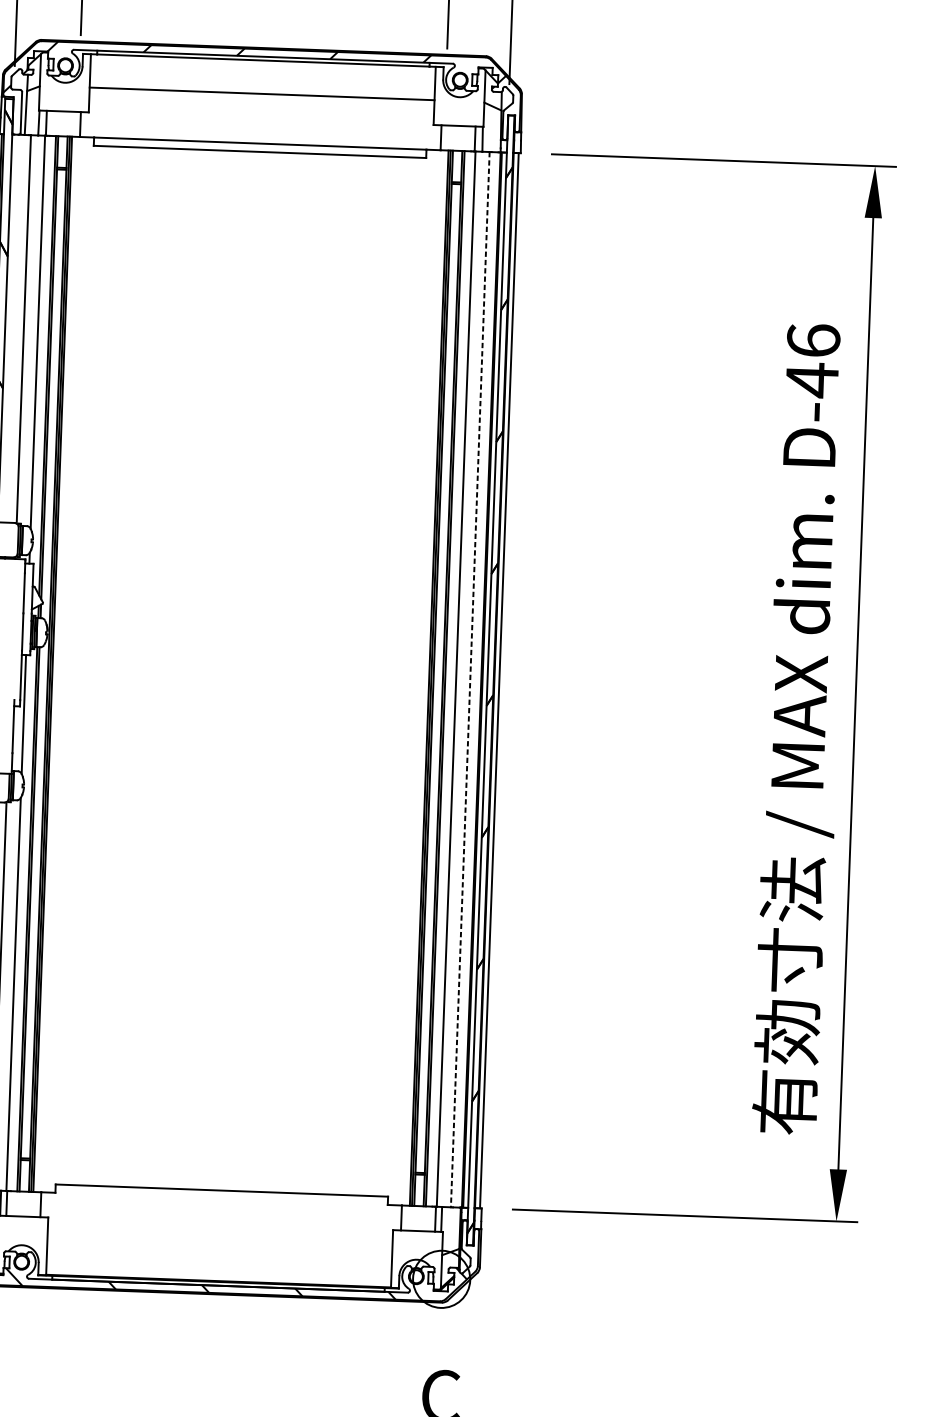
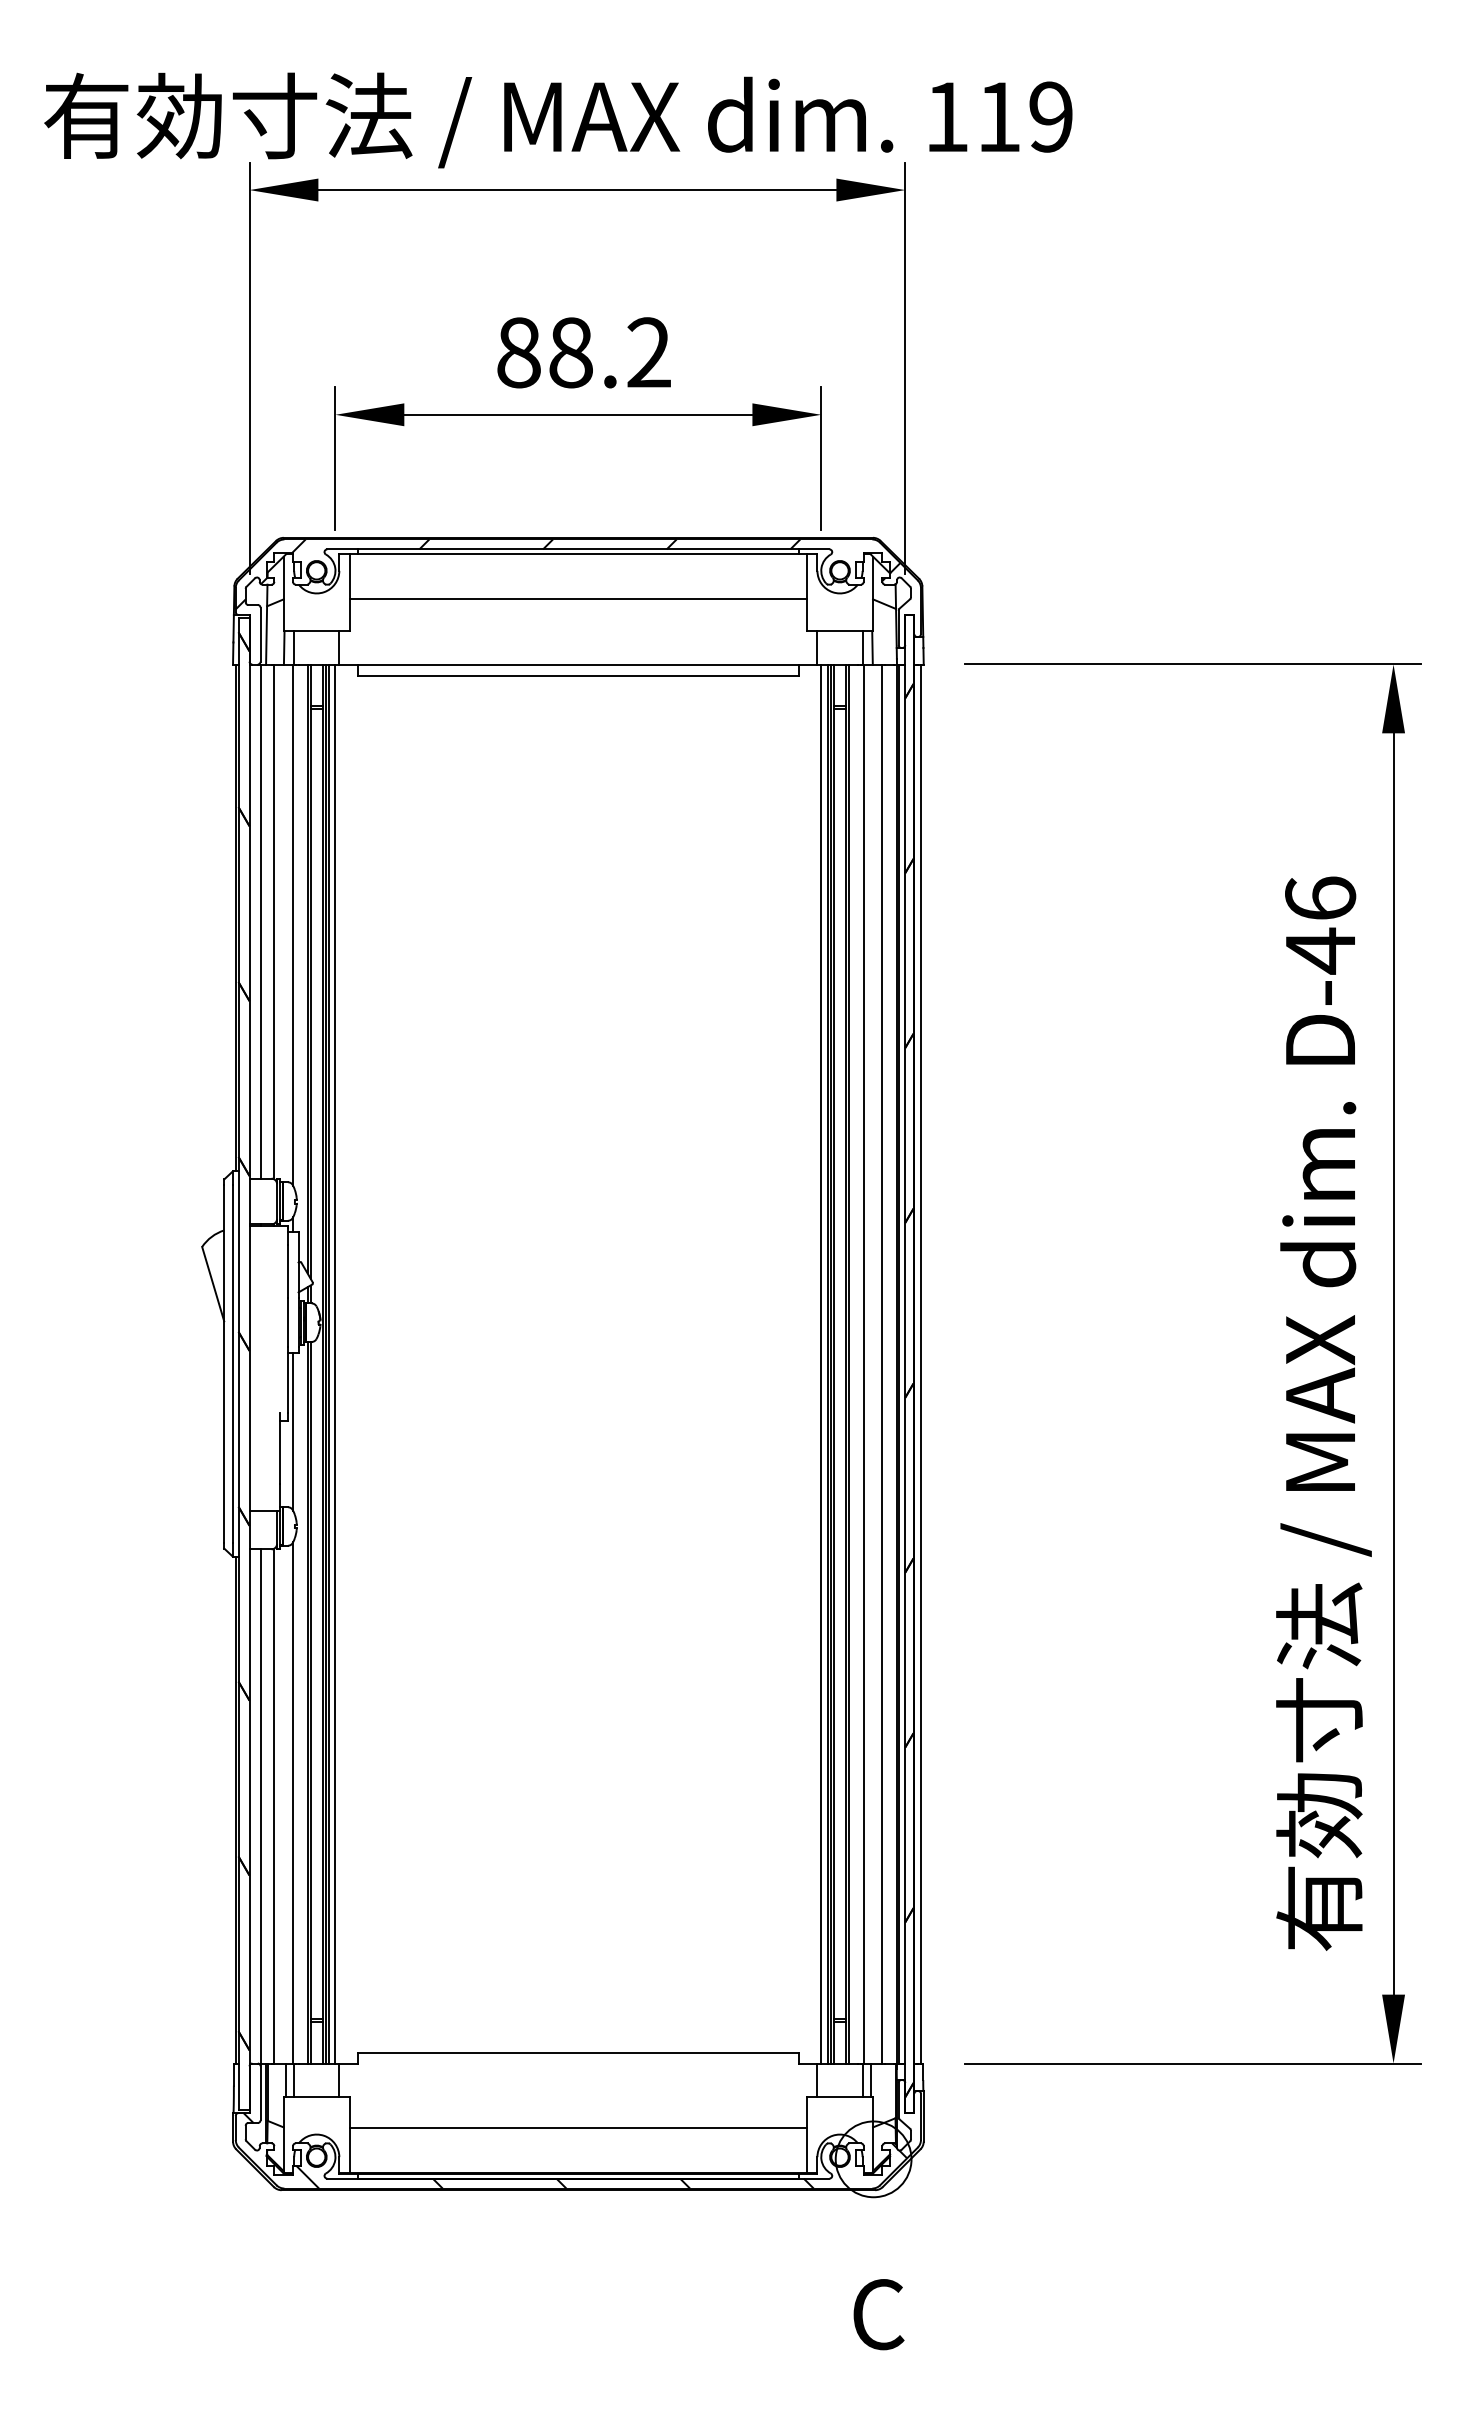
line: (13, 328) -> (260, 921), added
line: (57, 664) -> (335, 1363), added
line: (424, 677) -> (821, 1363), added
line: (470, 680) -> (882, 1364), dashed -> solid
line: (219, 1247) -> (577, 2128), added

